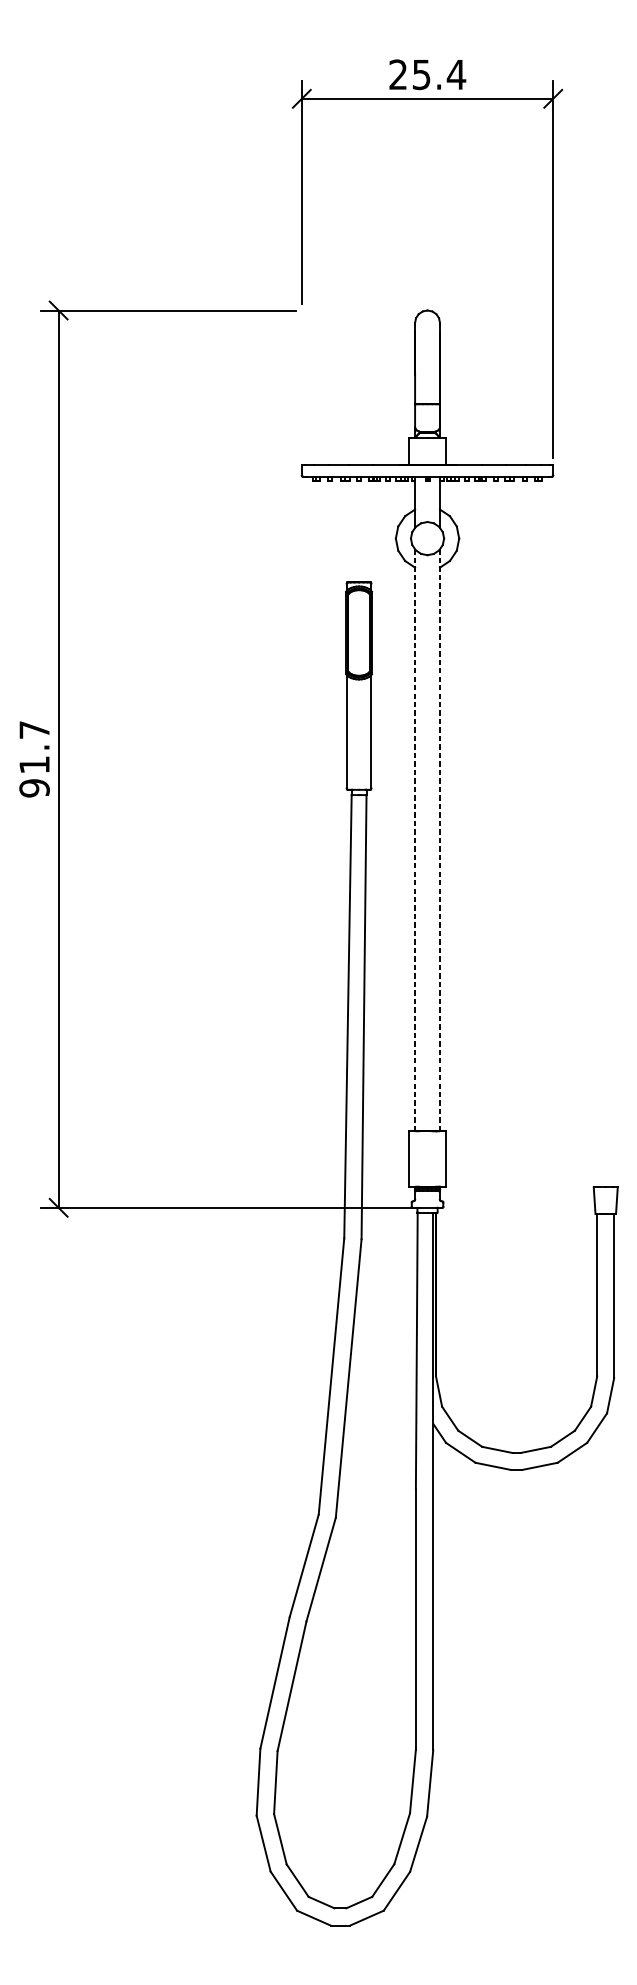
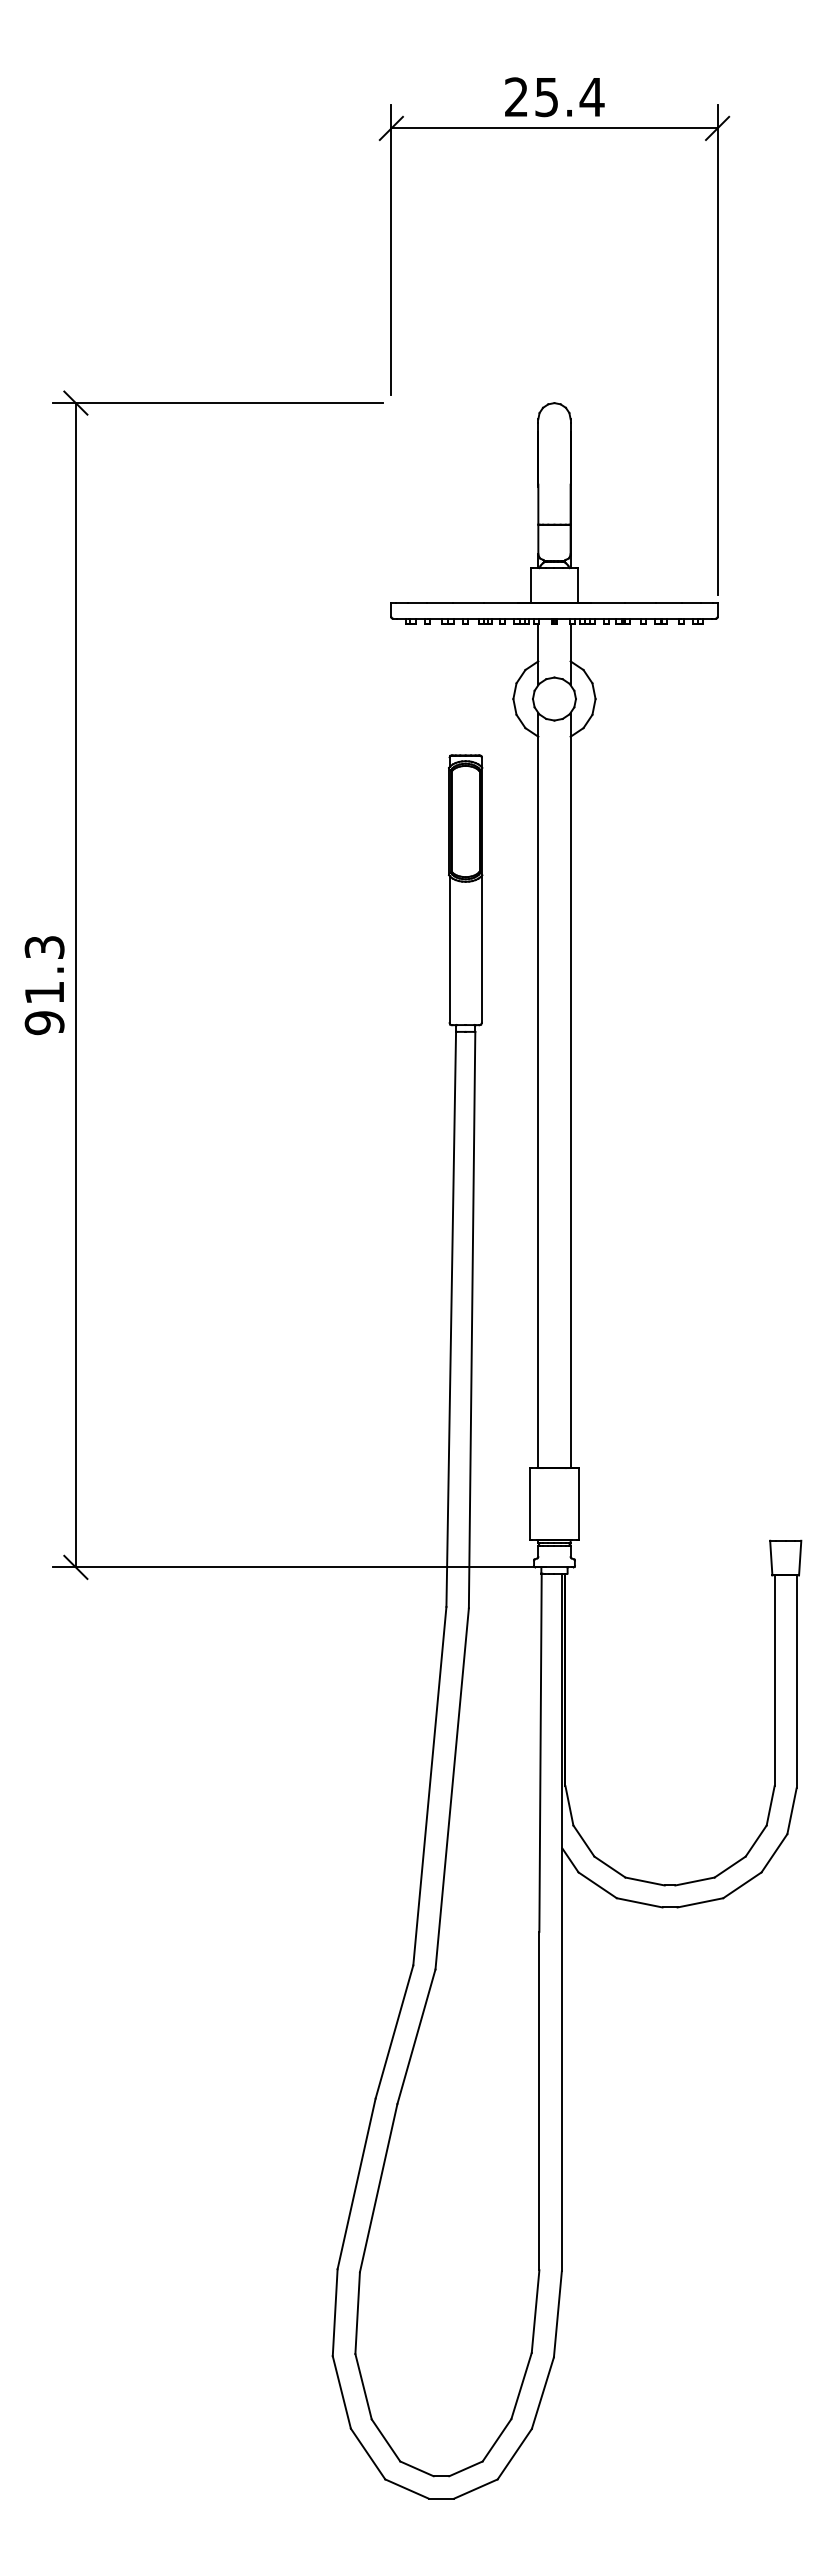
text: (34, 730) -> (44, 947), 91.7 -> 91.3
line: (415, 840) -> (538, 1090), dashed -> solid
line: (439, 840) -> (570, 1090), dashed -> solid

